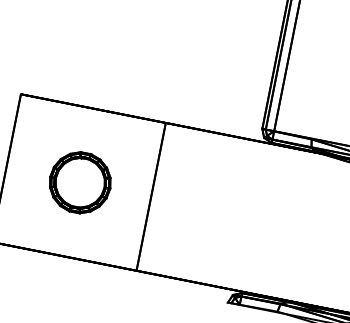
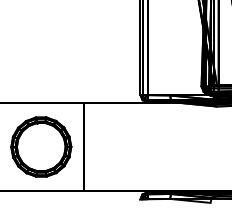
part: (80, 181) -> (41, 146), size x1.67

